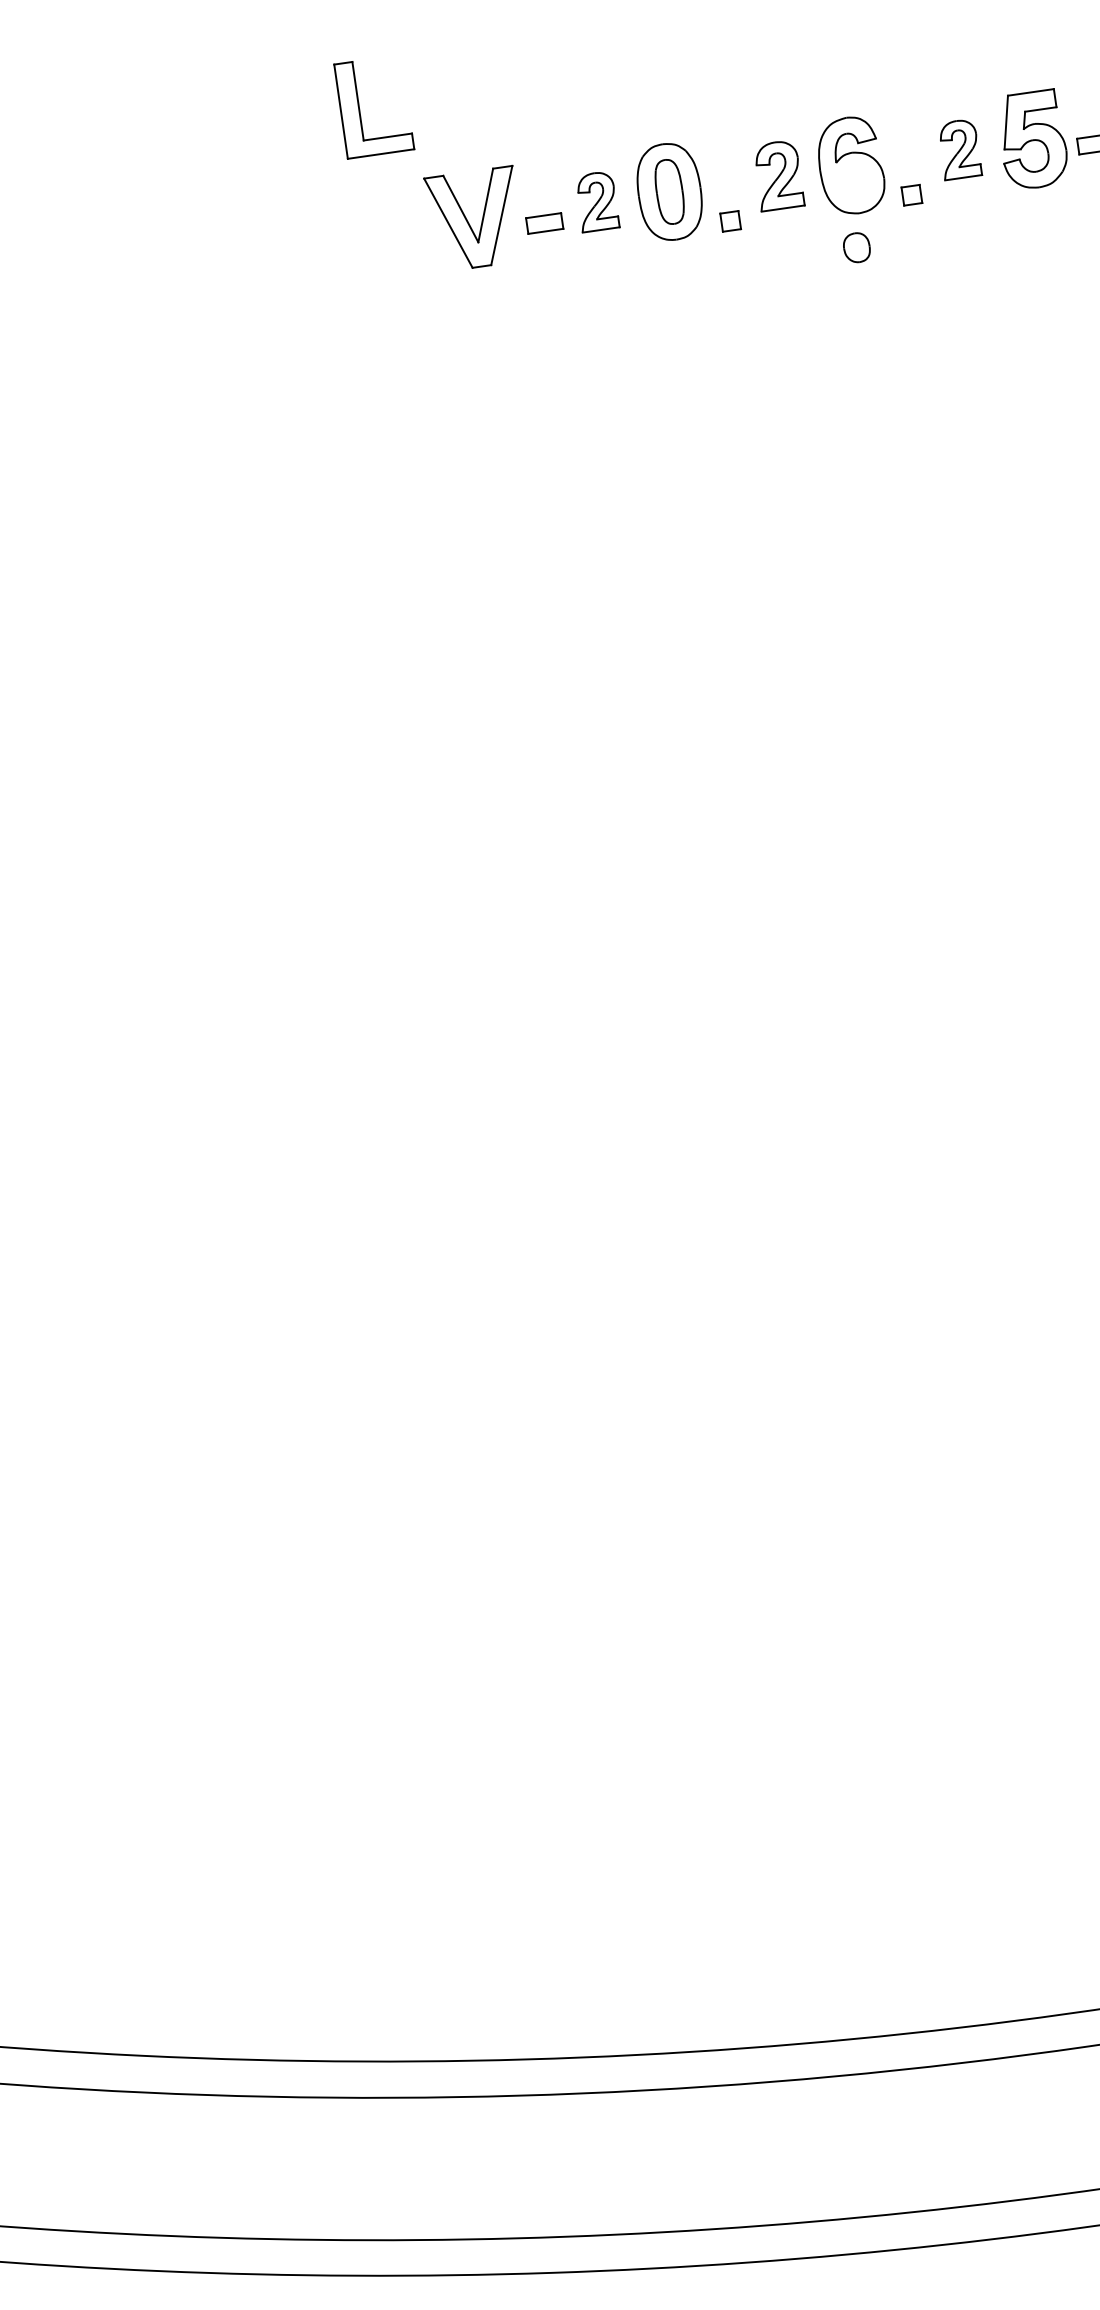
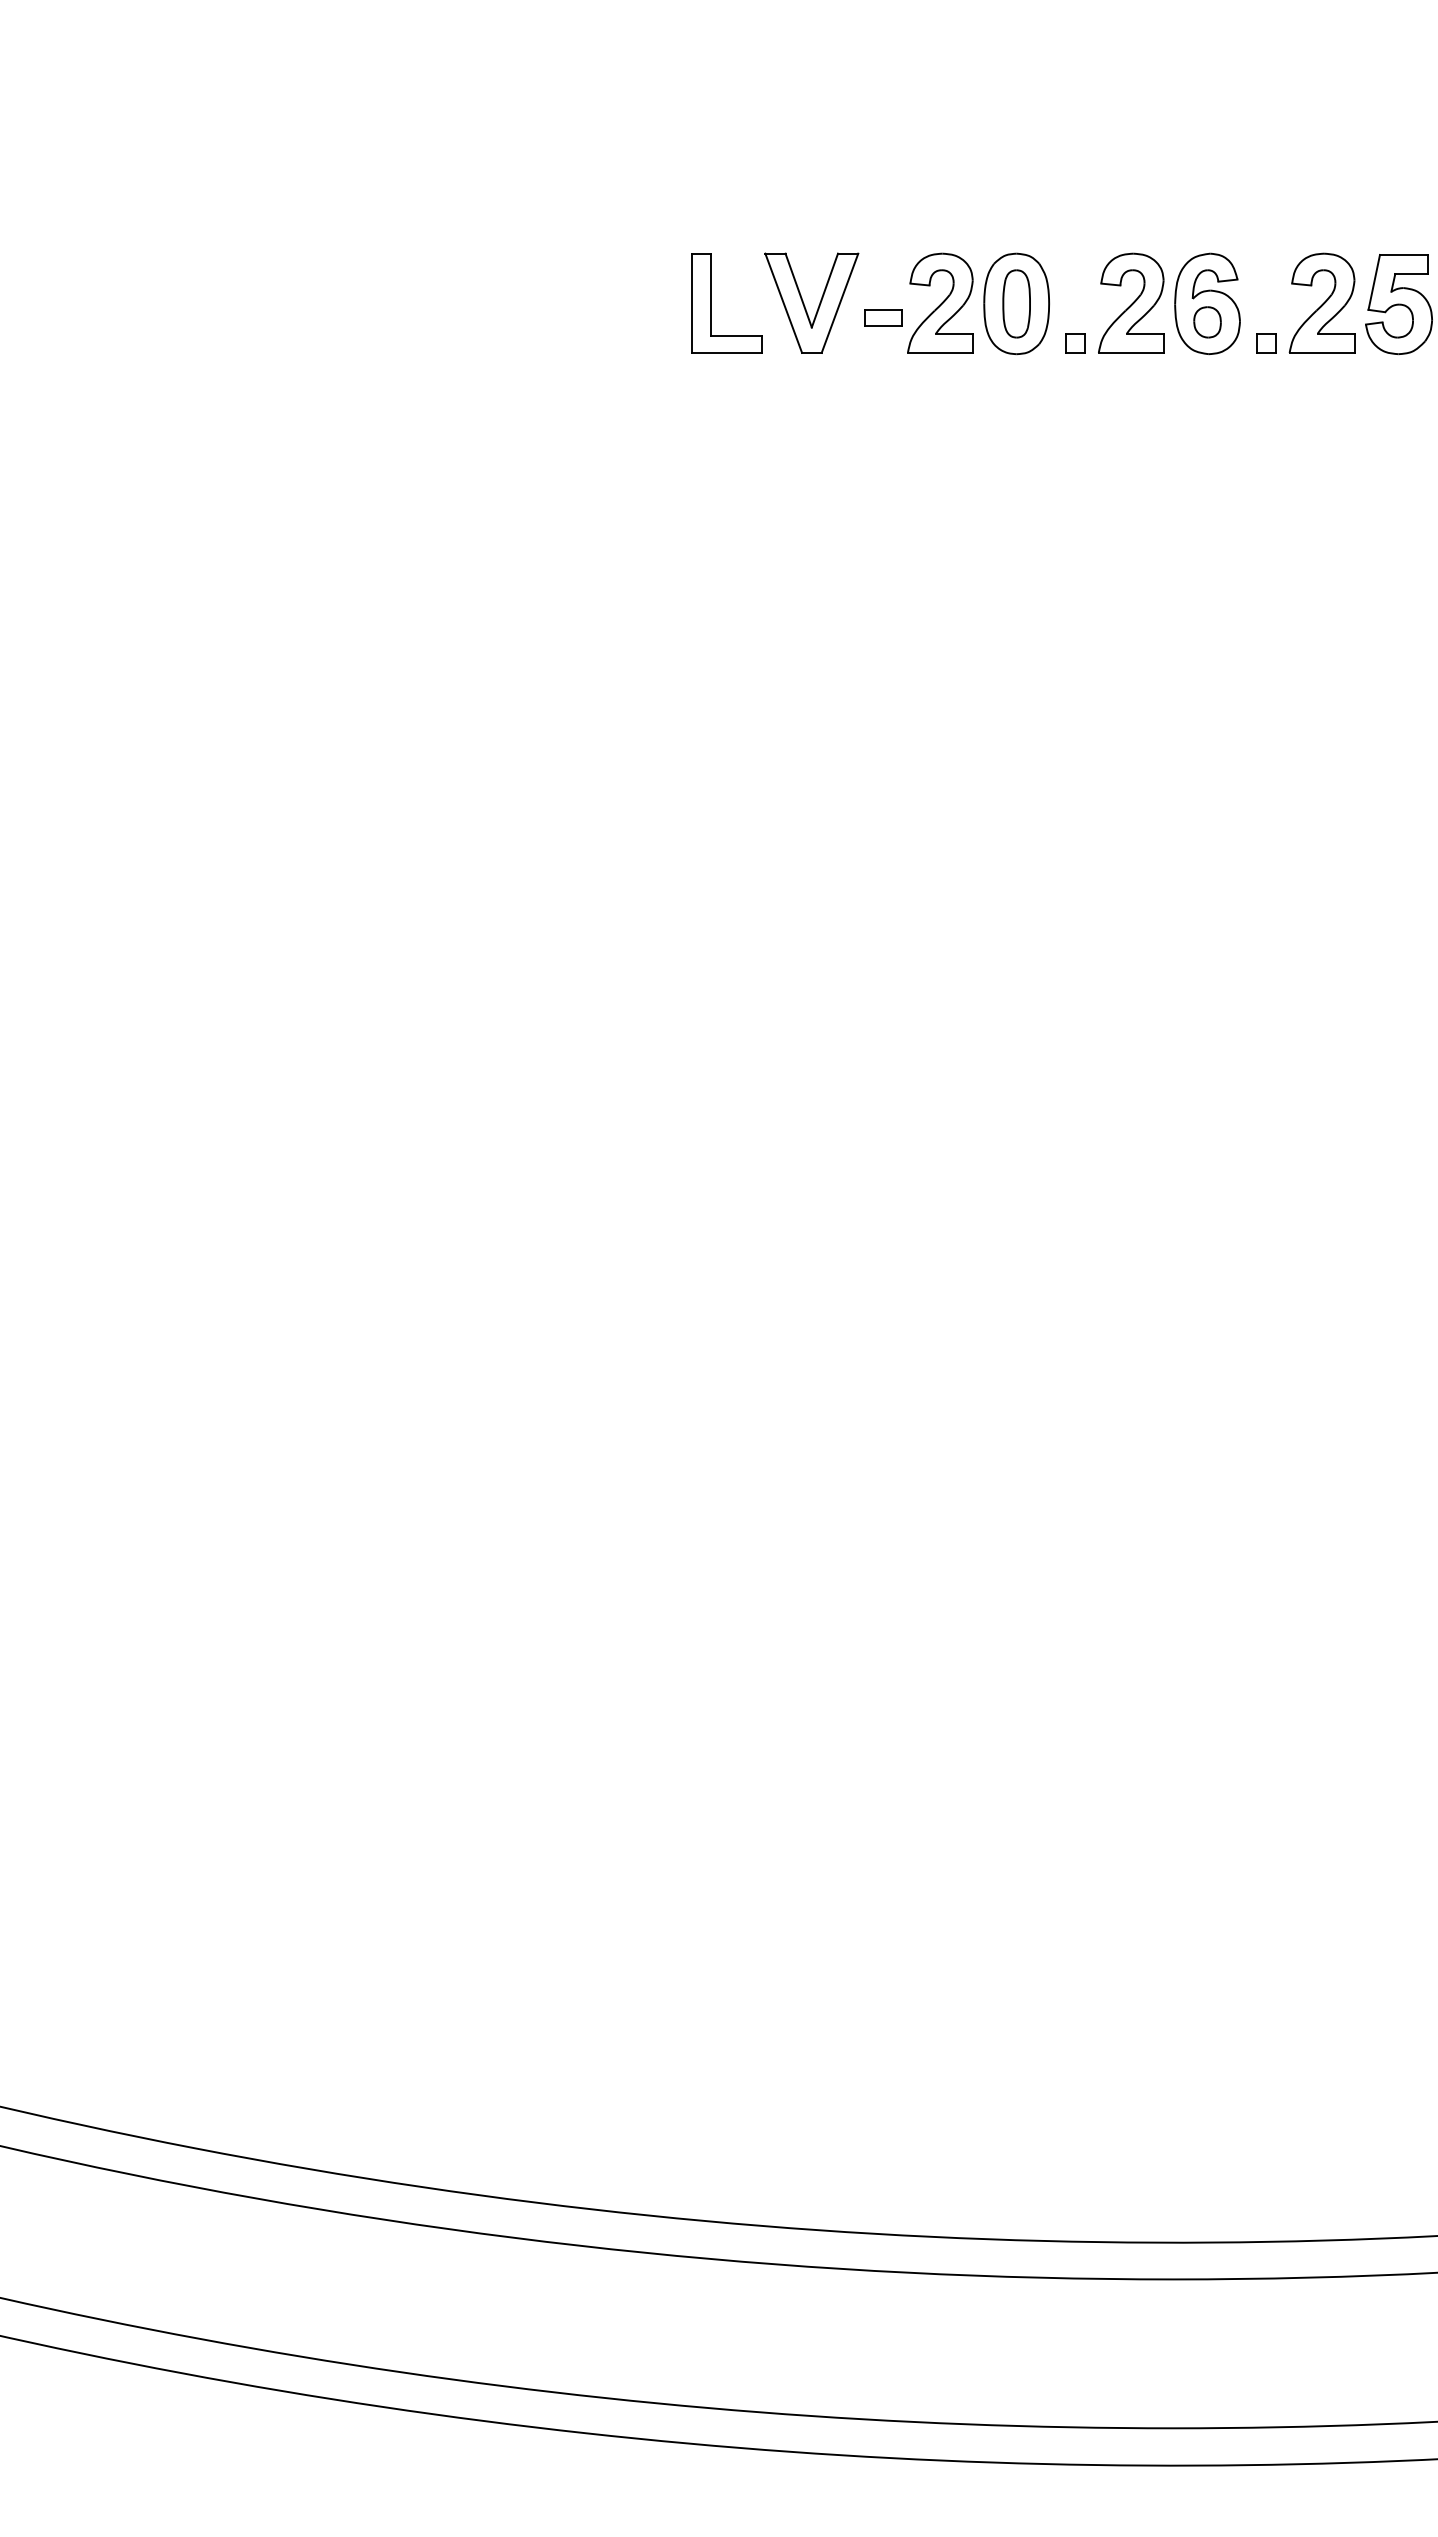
part: (359, 109) -> (711, 303), moved
part: (958, 148) -> (1321, 302), size x1.67
part: (778, 174) -> (1131, 302), size x1.43
part: (597, 201) -> (940, 302), size x1.67
part: (856, 247) -> (1207, 322), moved

